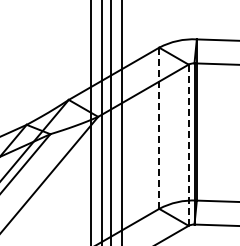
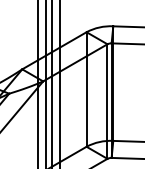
line: (159, 128) -> (86, 89), dashed -> solid
line: (188, 145) -> (107, 101), dashed -> solid

